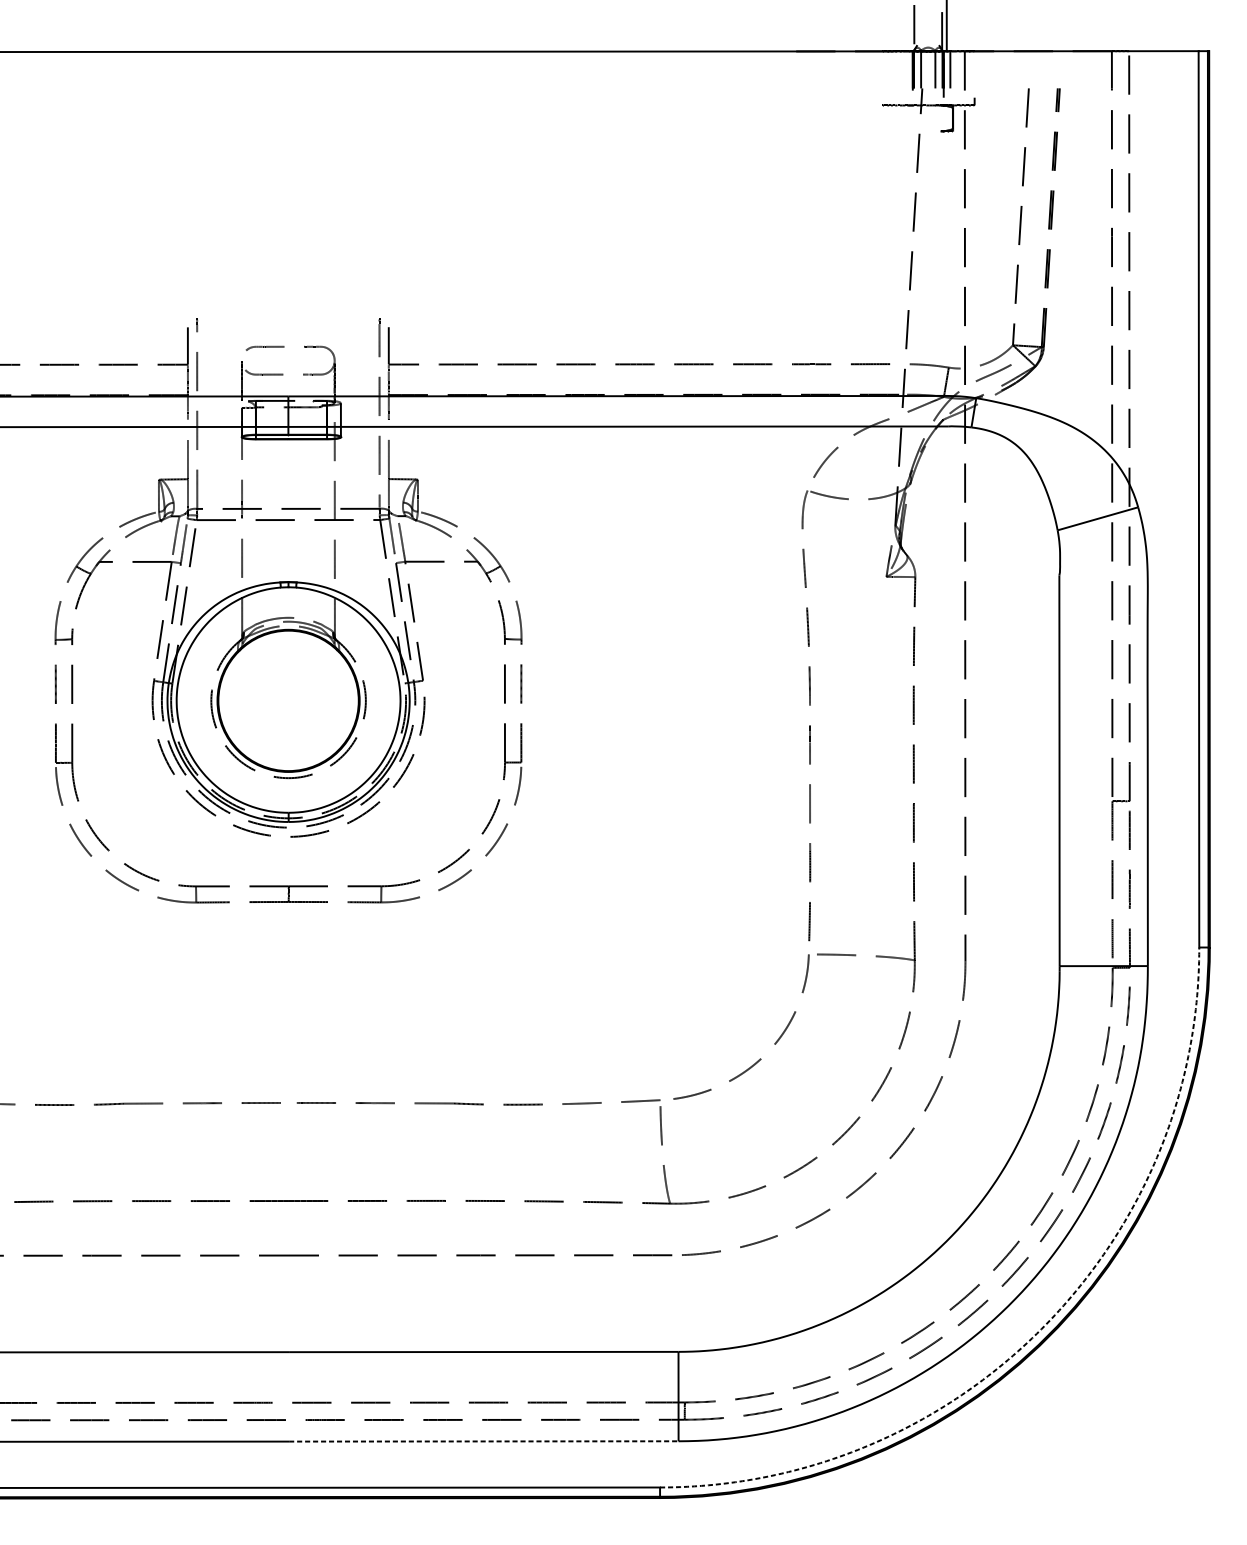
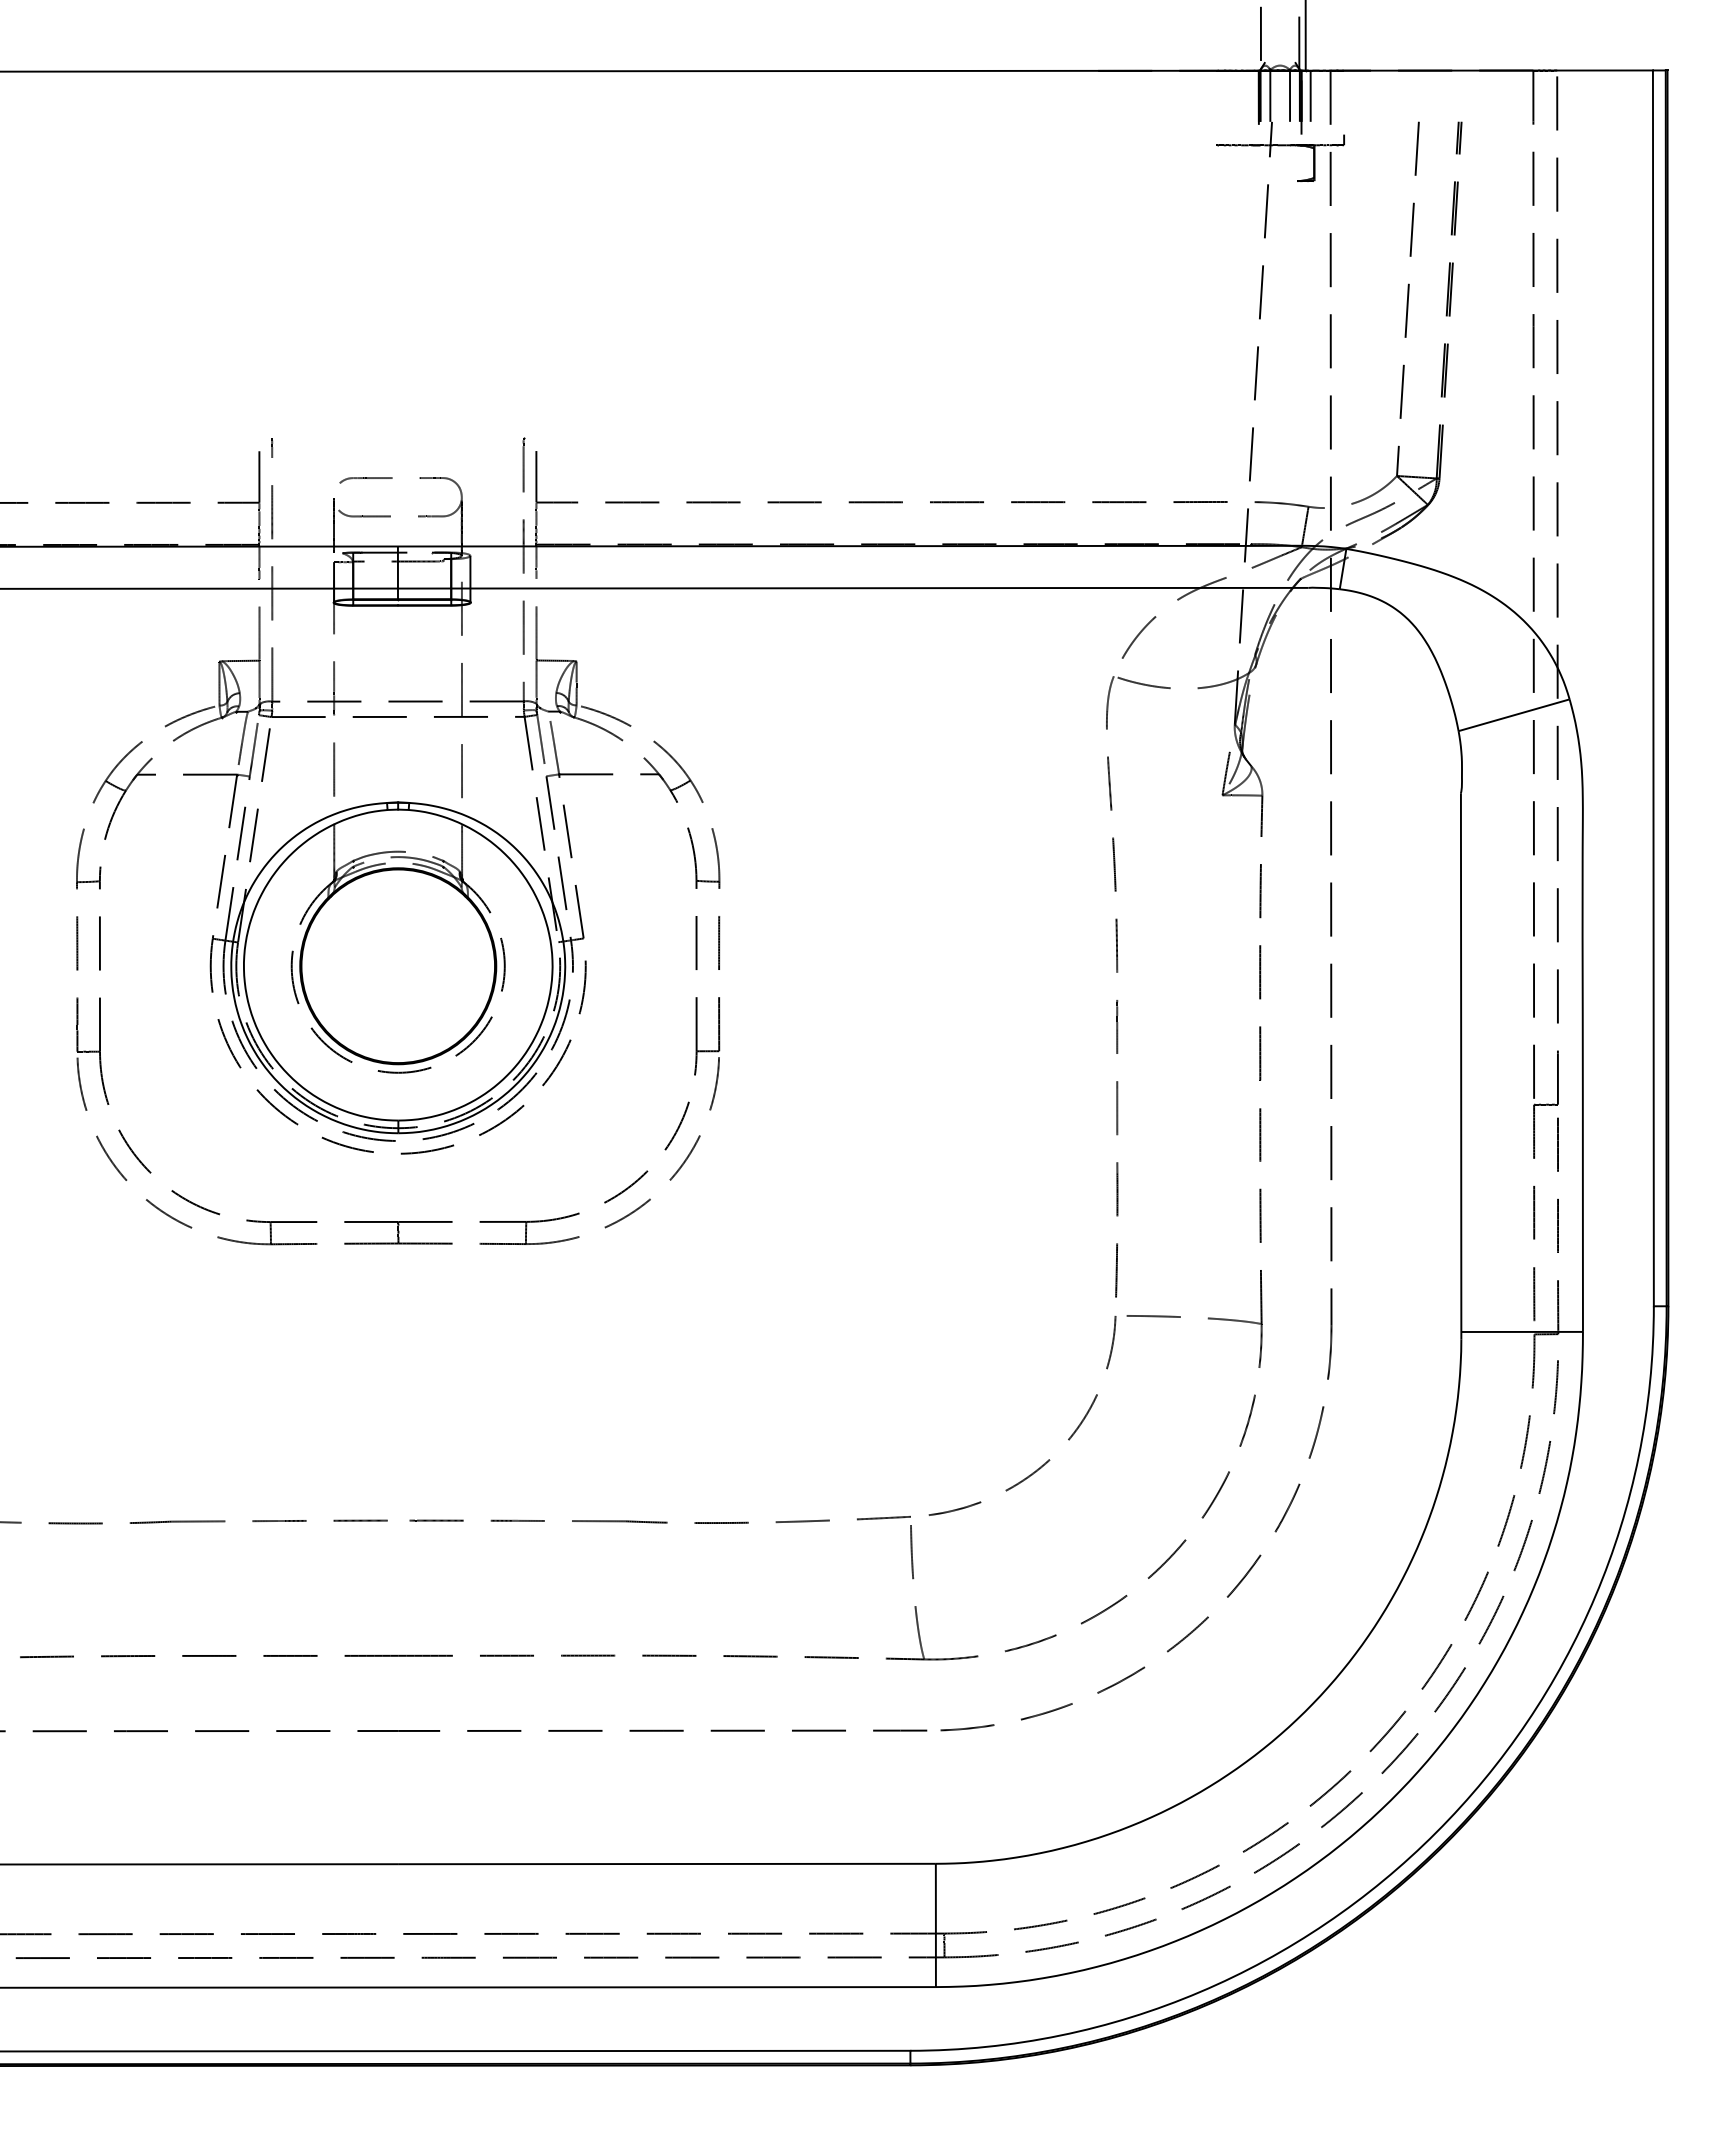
arc: (1041, 1329) -> (1436, 1832), dashed -> solid
line: (483, 1441) -> (667, 1987), dashed -> solid

